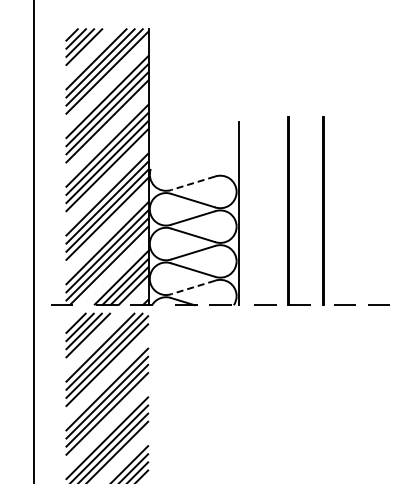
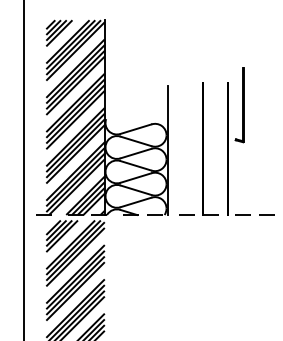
part: (340, 148) -> (239, 104), added
line: (193, 183) -> (136, 129), dashed -> solid
line: (193, 287) -> (136, 202), dashed -> solid

